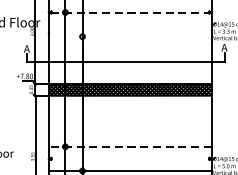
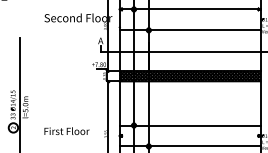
line: (129, 12) -> (189, 9), dashed -> solid
line: (129, 36) -> (189, 30), added
line: (129, 146) -> (189, 125), dashed -> solid

